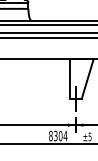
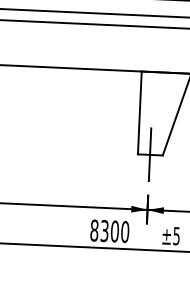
text: (65, 135) -> (125, 230), 8304 -> 8300

